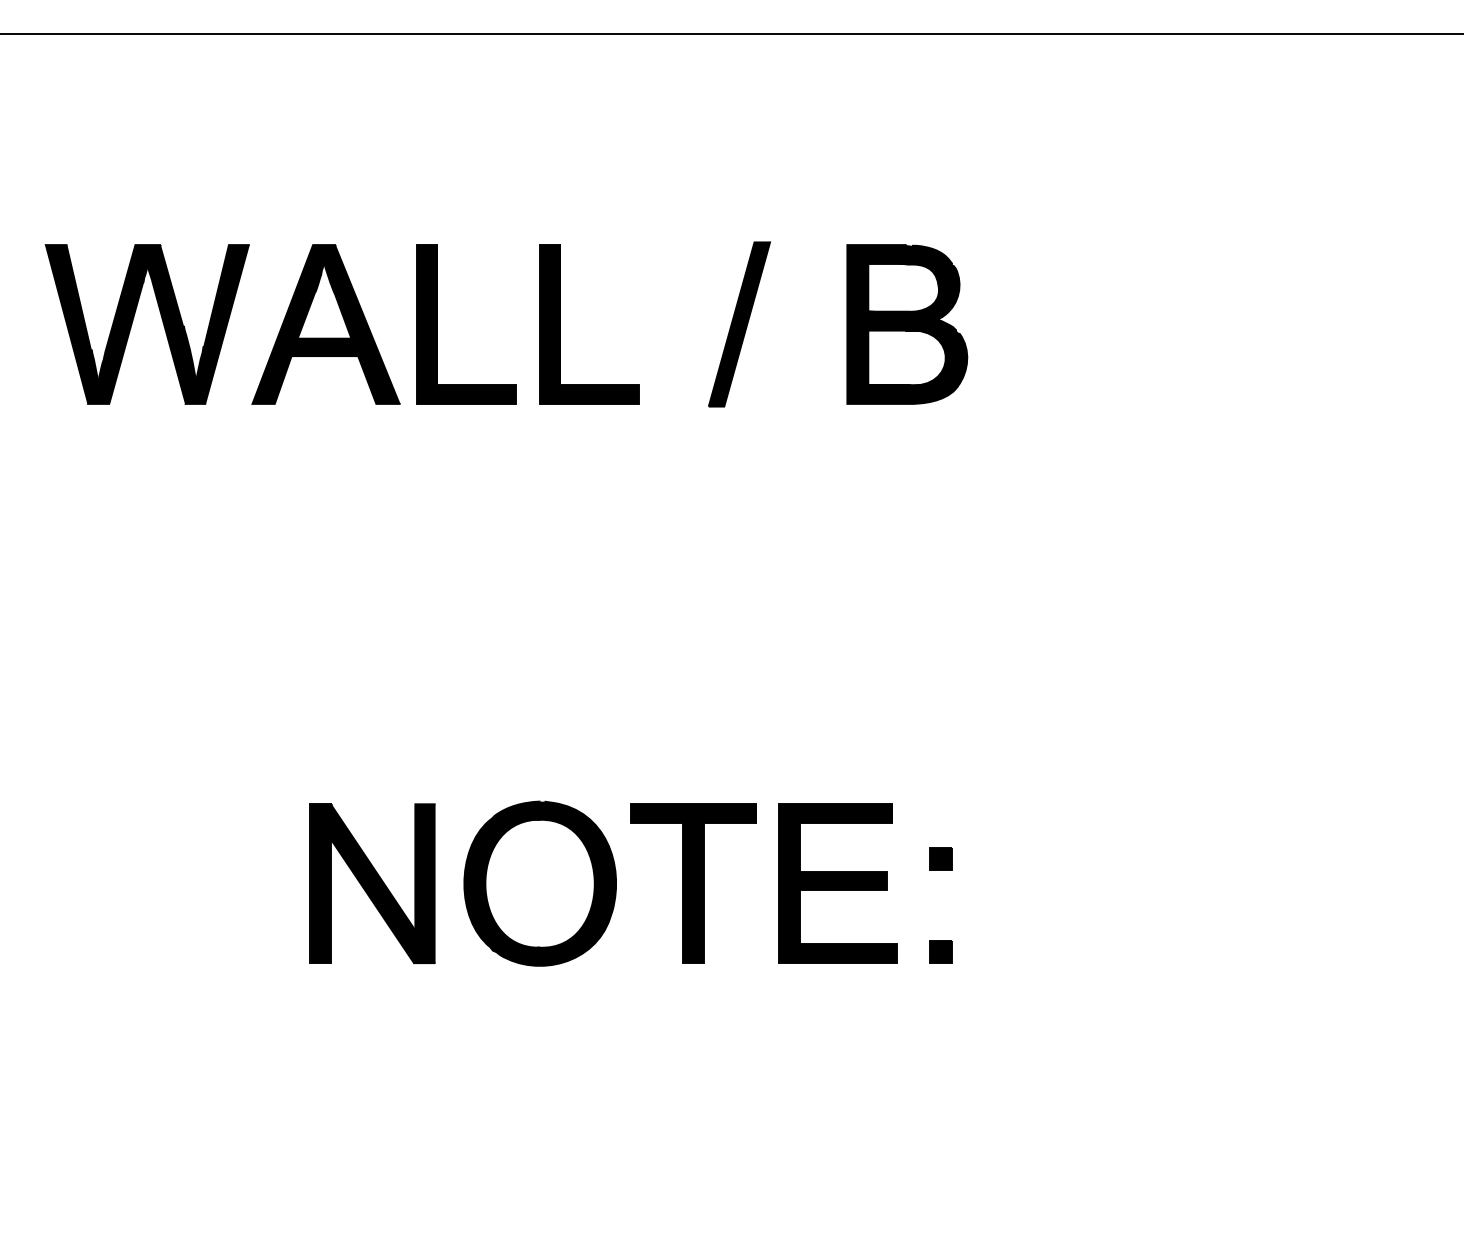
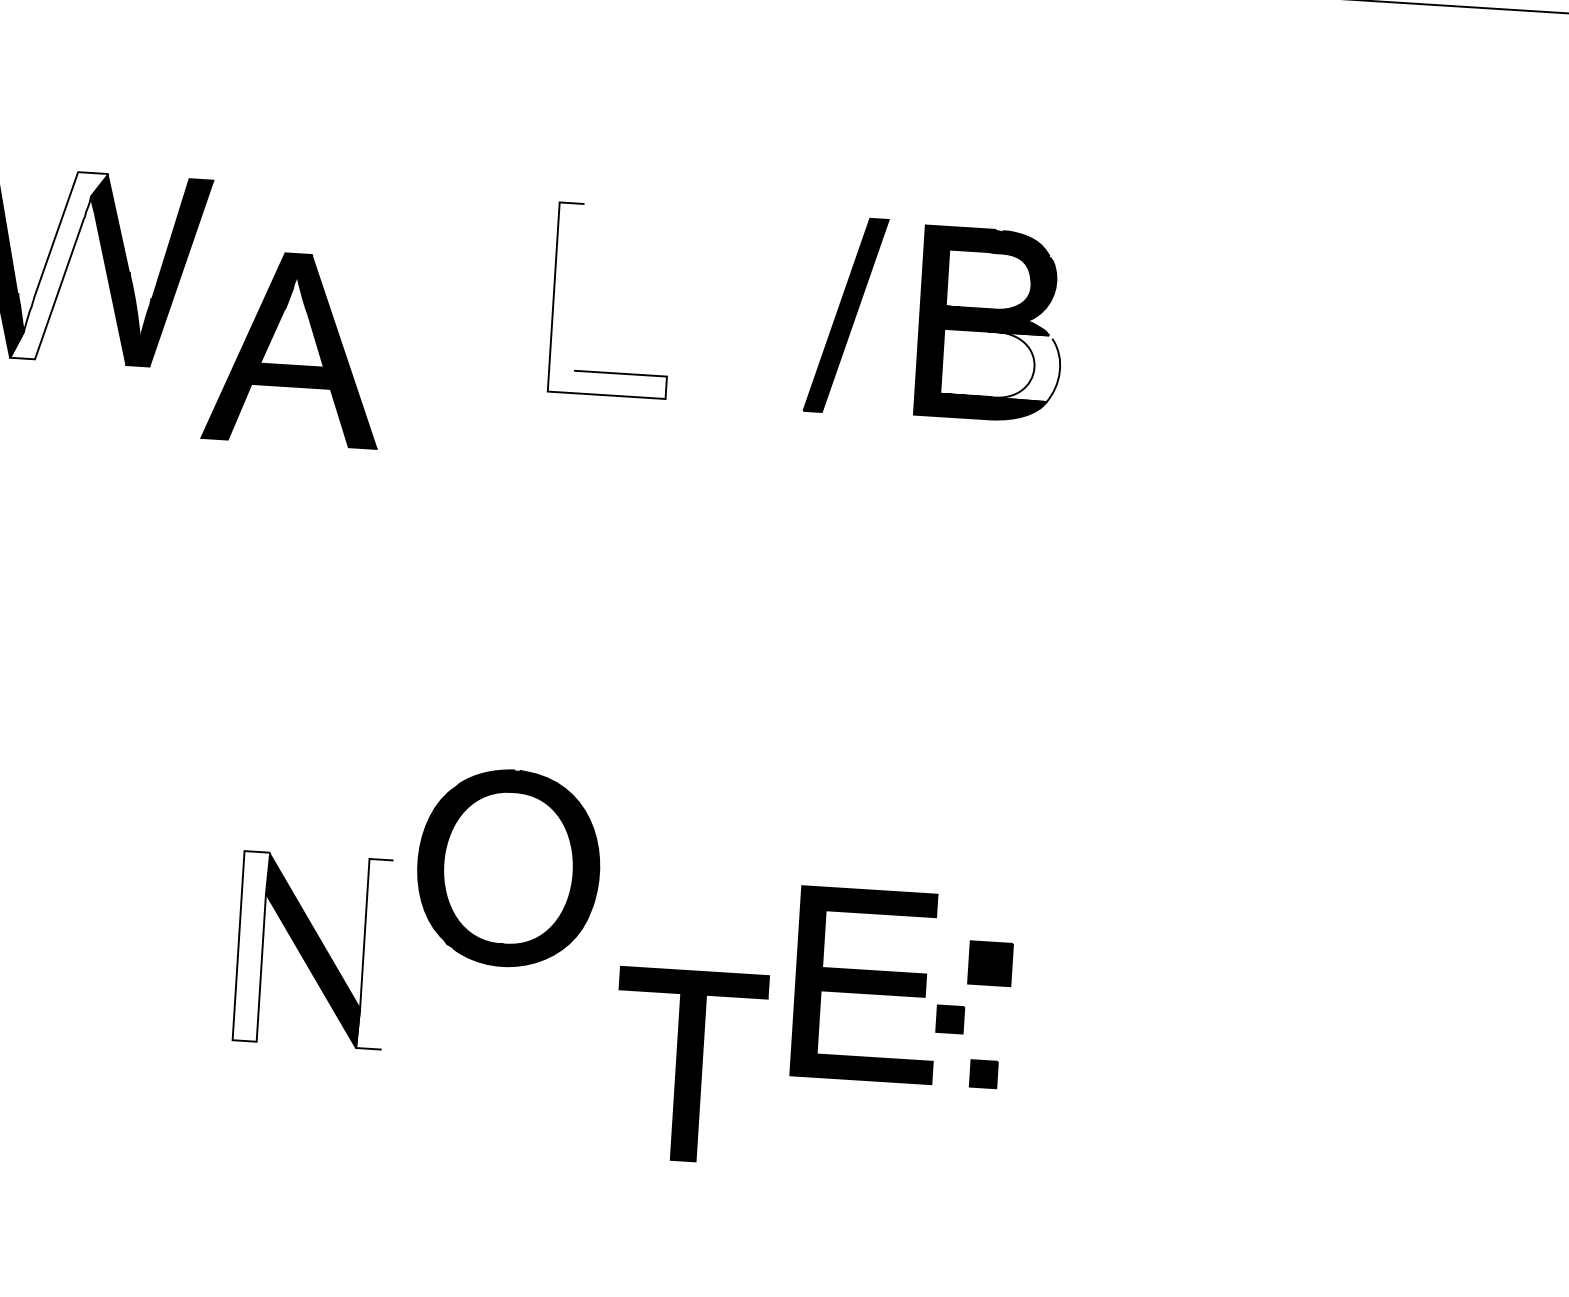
fill: (124, 324) -> (59, 265), removed
part: (325, 324) -> (294, 348), moved
part: (437, 324) -> (431, 289), removed
fill: (588, 324) -> (611, 300), removed
part: (739, 324) -> (846, 315), moved
fill: (917, 358) -> (1000, 365), removed
part: (940, 858) -> (990, 962), size x1.6
fill: (320, 883) -> (250, 946), removed
fill: (424, 883) -> (374, 953), removed
part: (539, 883) -> (507, 867), moved
part: (693, 883) -> (688, 1065), moved
part: (909, 907) -> (950, 1018), added

